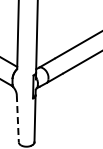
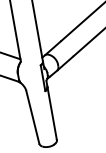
line: (17, 118) -> (32, 117), dashed -> solid

